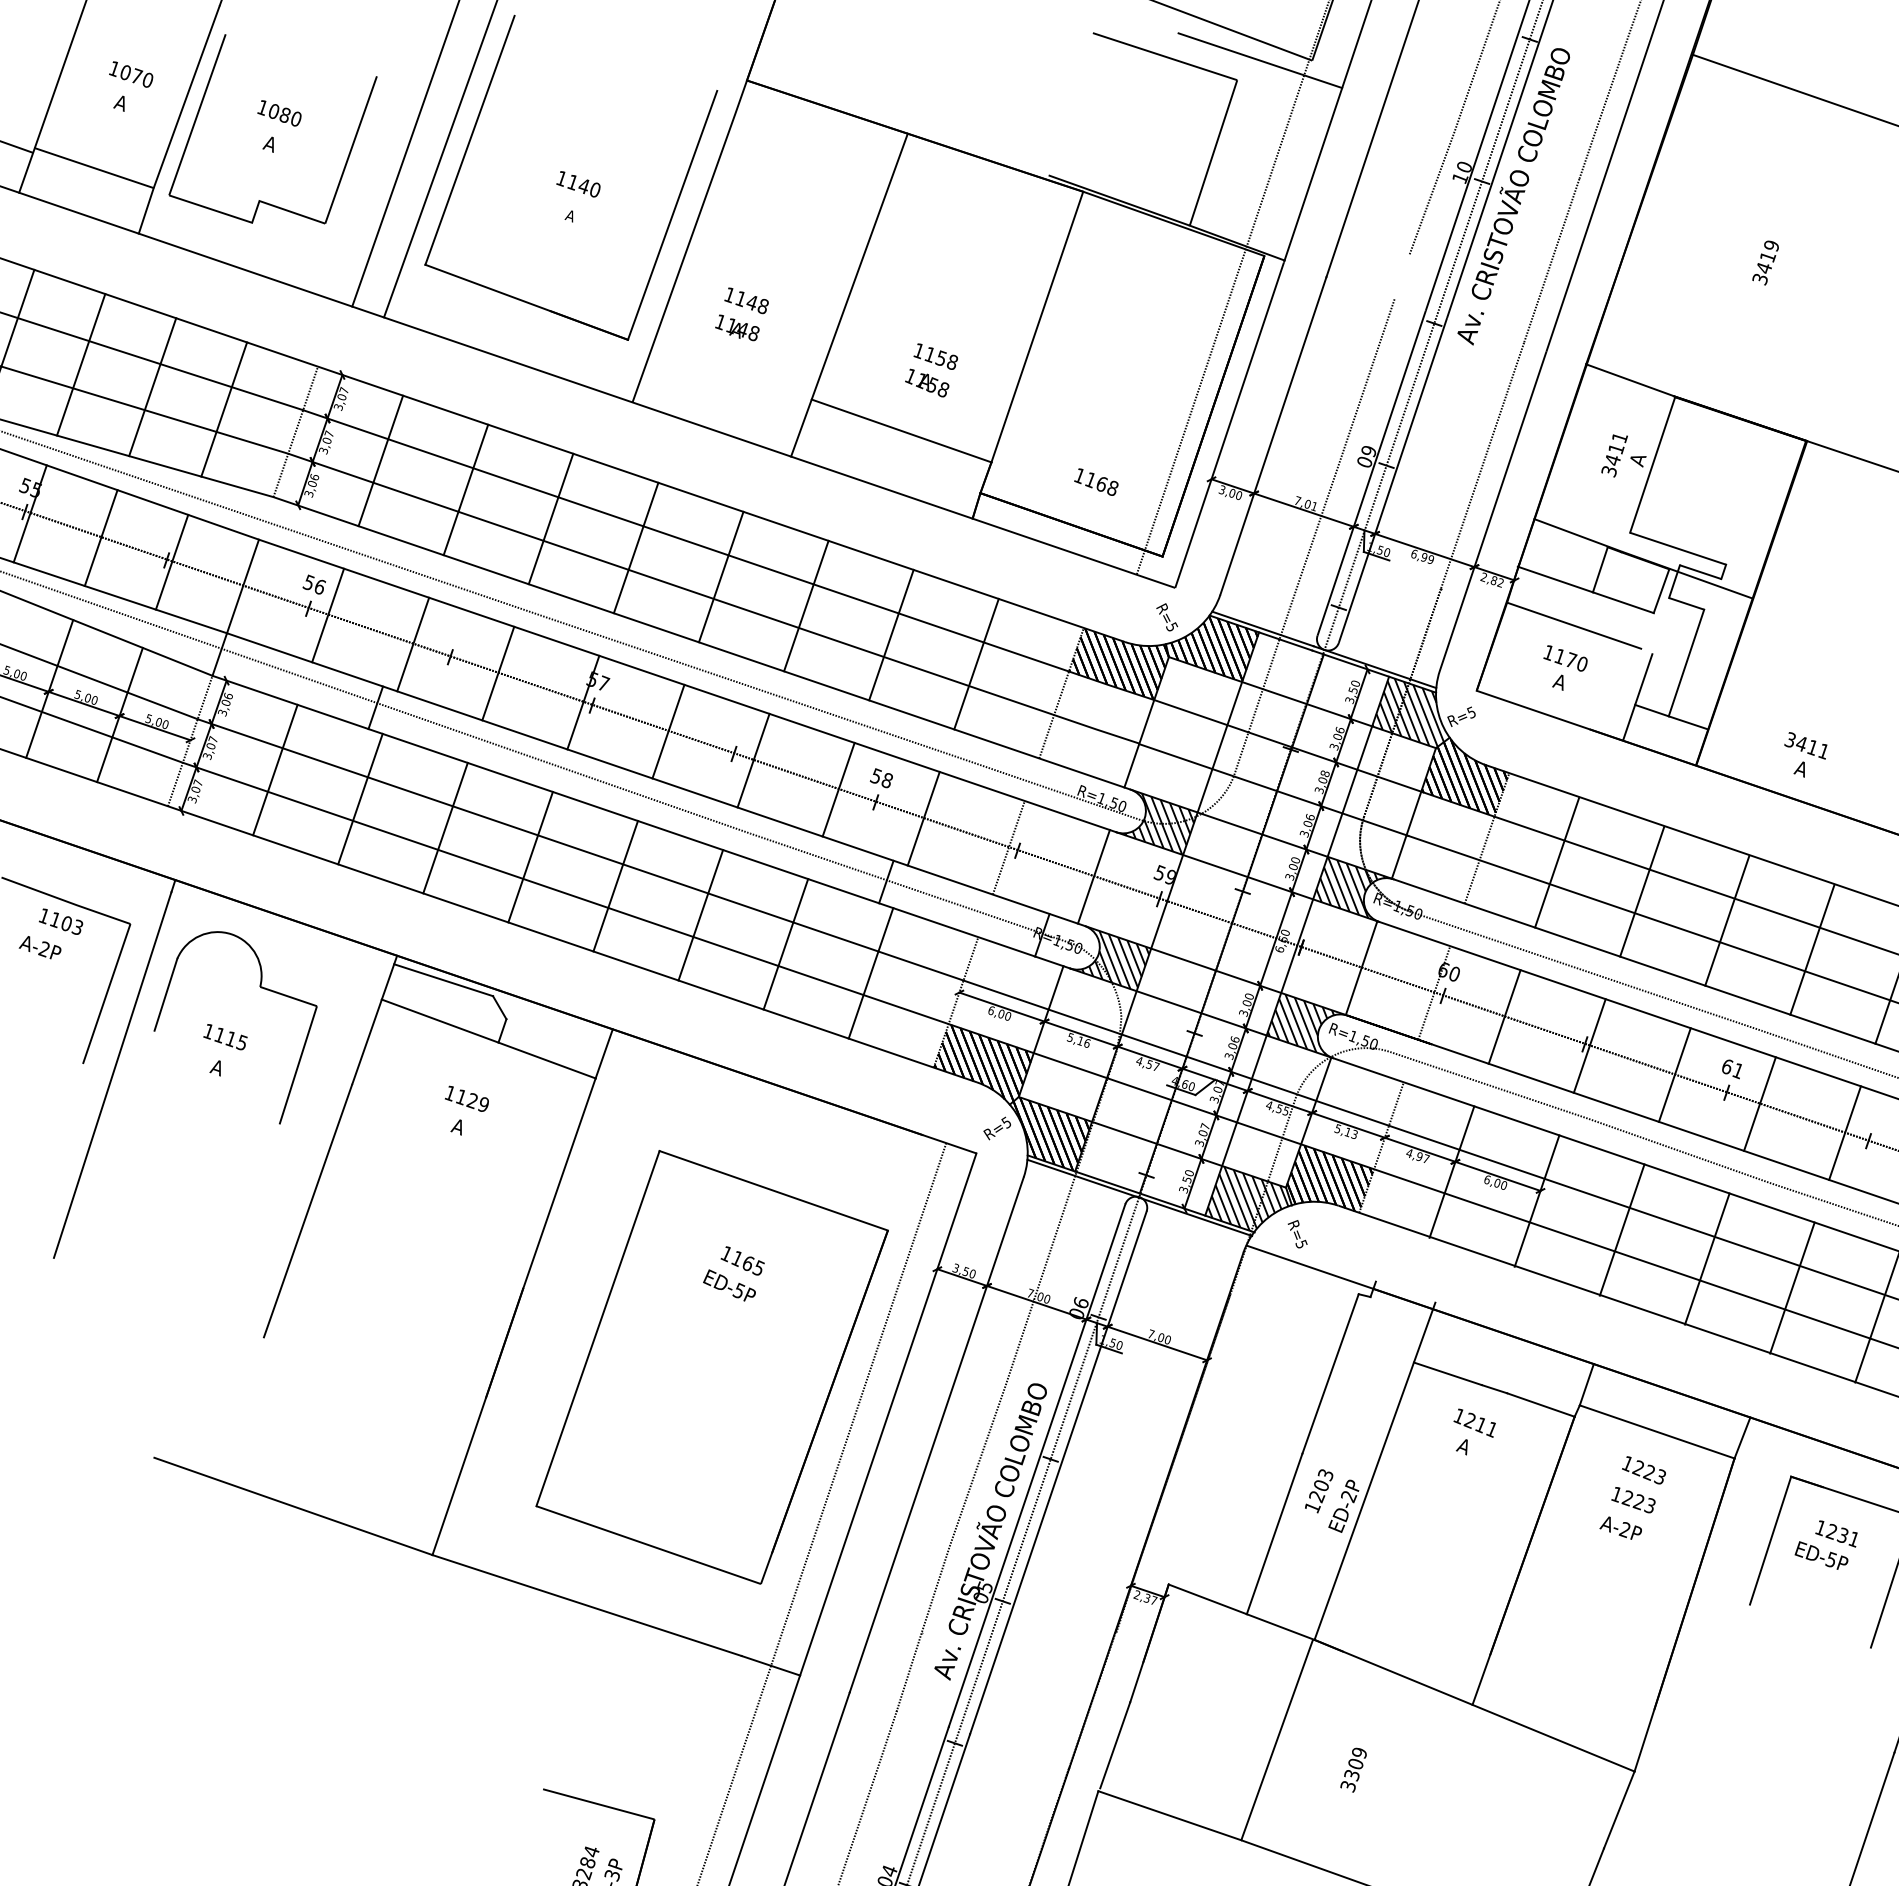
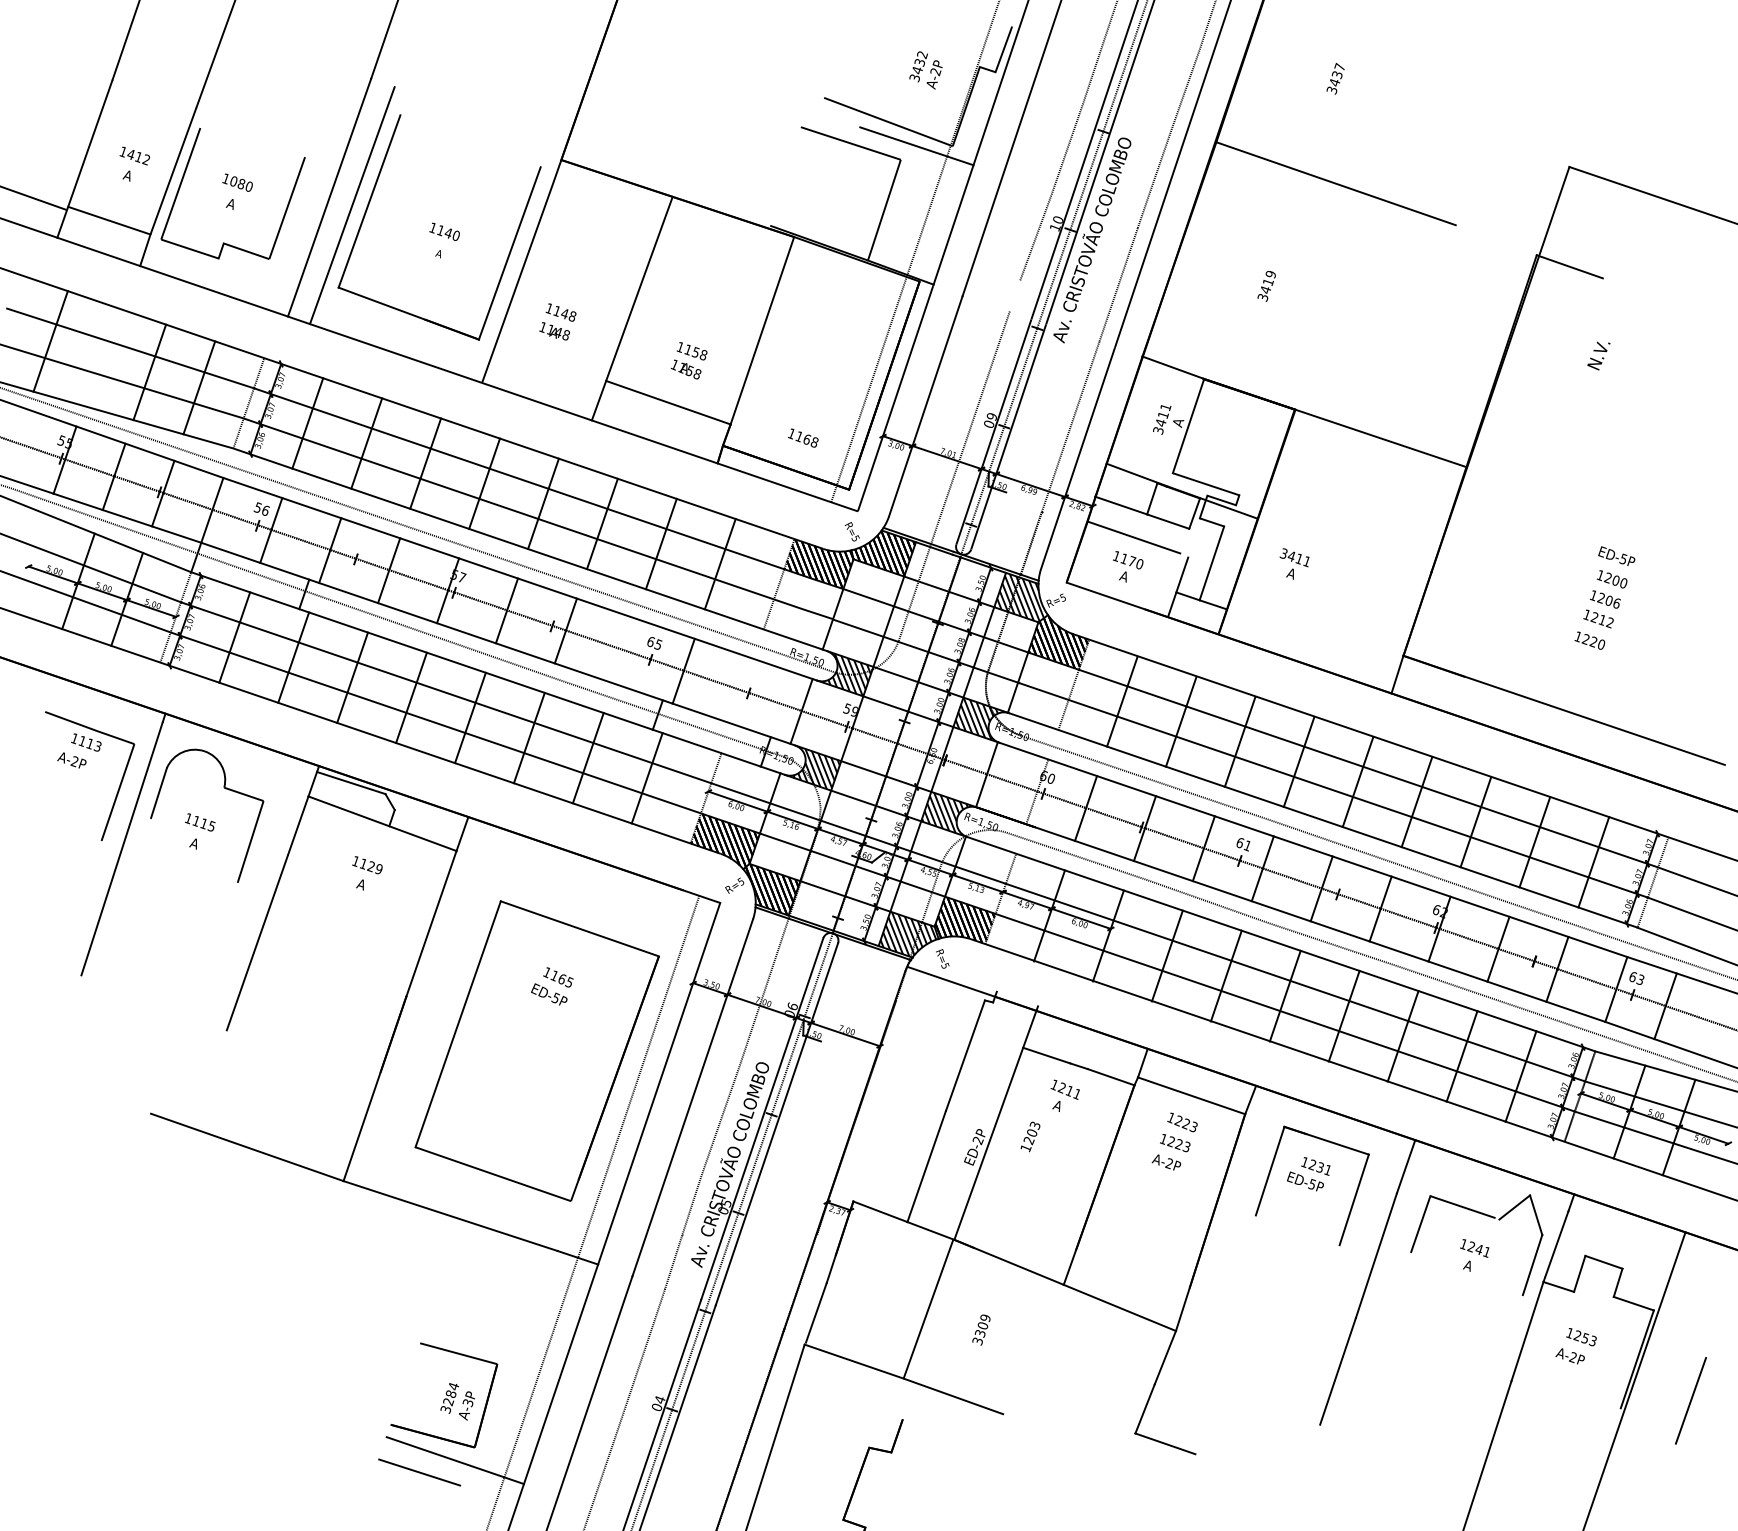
text: (136, 76) -> (138, 157), 1070 -> 1412
line: (80, 364) -> (99, 356), removed
text: (1805, 754) -> (1294, 563), moved
text: (881, 777) -> (654, 642), 58 -> 65
line: (838, 788) -> (624, 650), removed
line: (1008, 846) -> (742, 690), removed
text: (65, 923) -> (89, 743), 1103 -> 1113
text: (1319, 1490) -> (1030, 1136), moved

